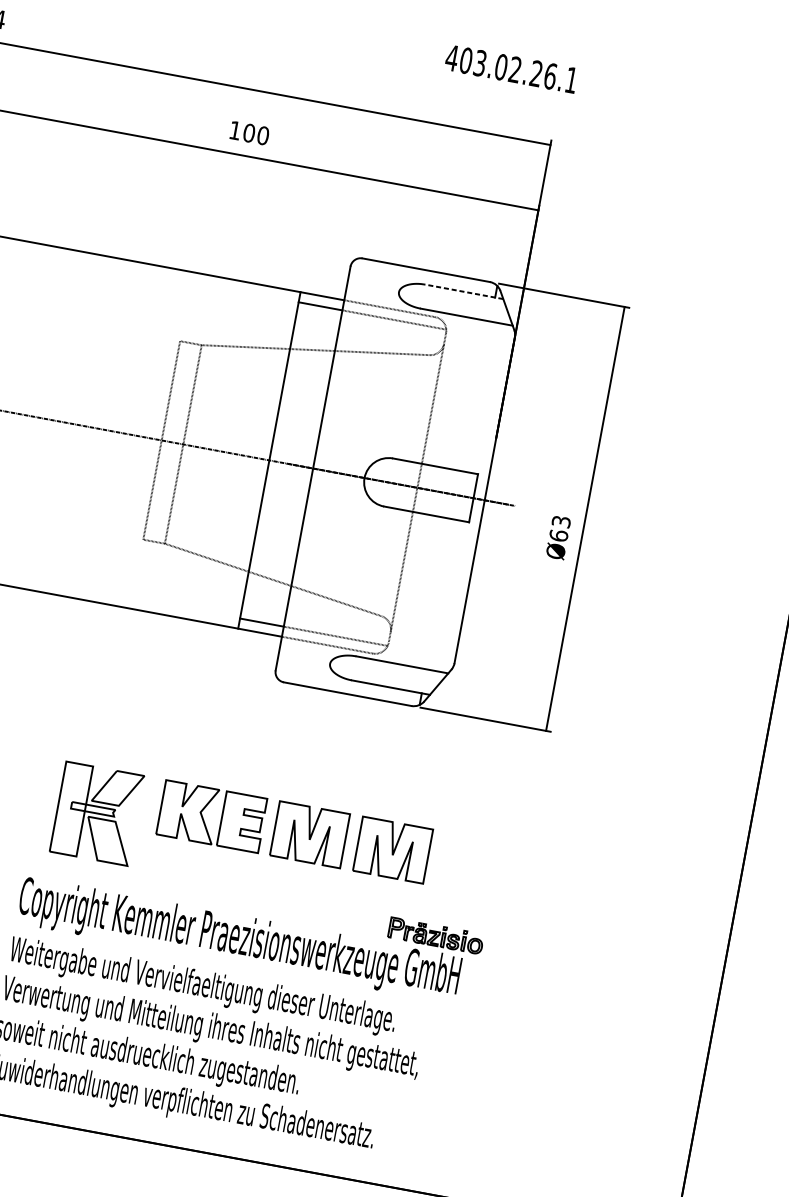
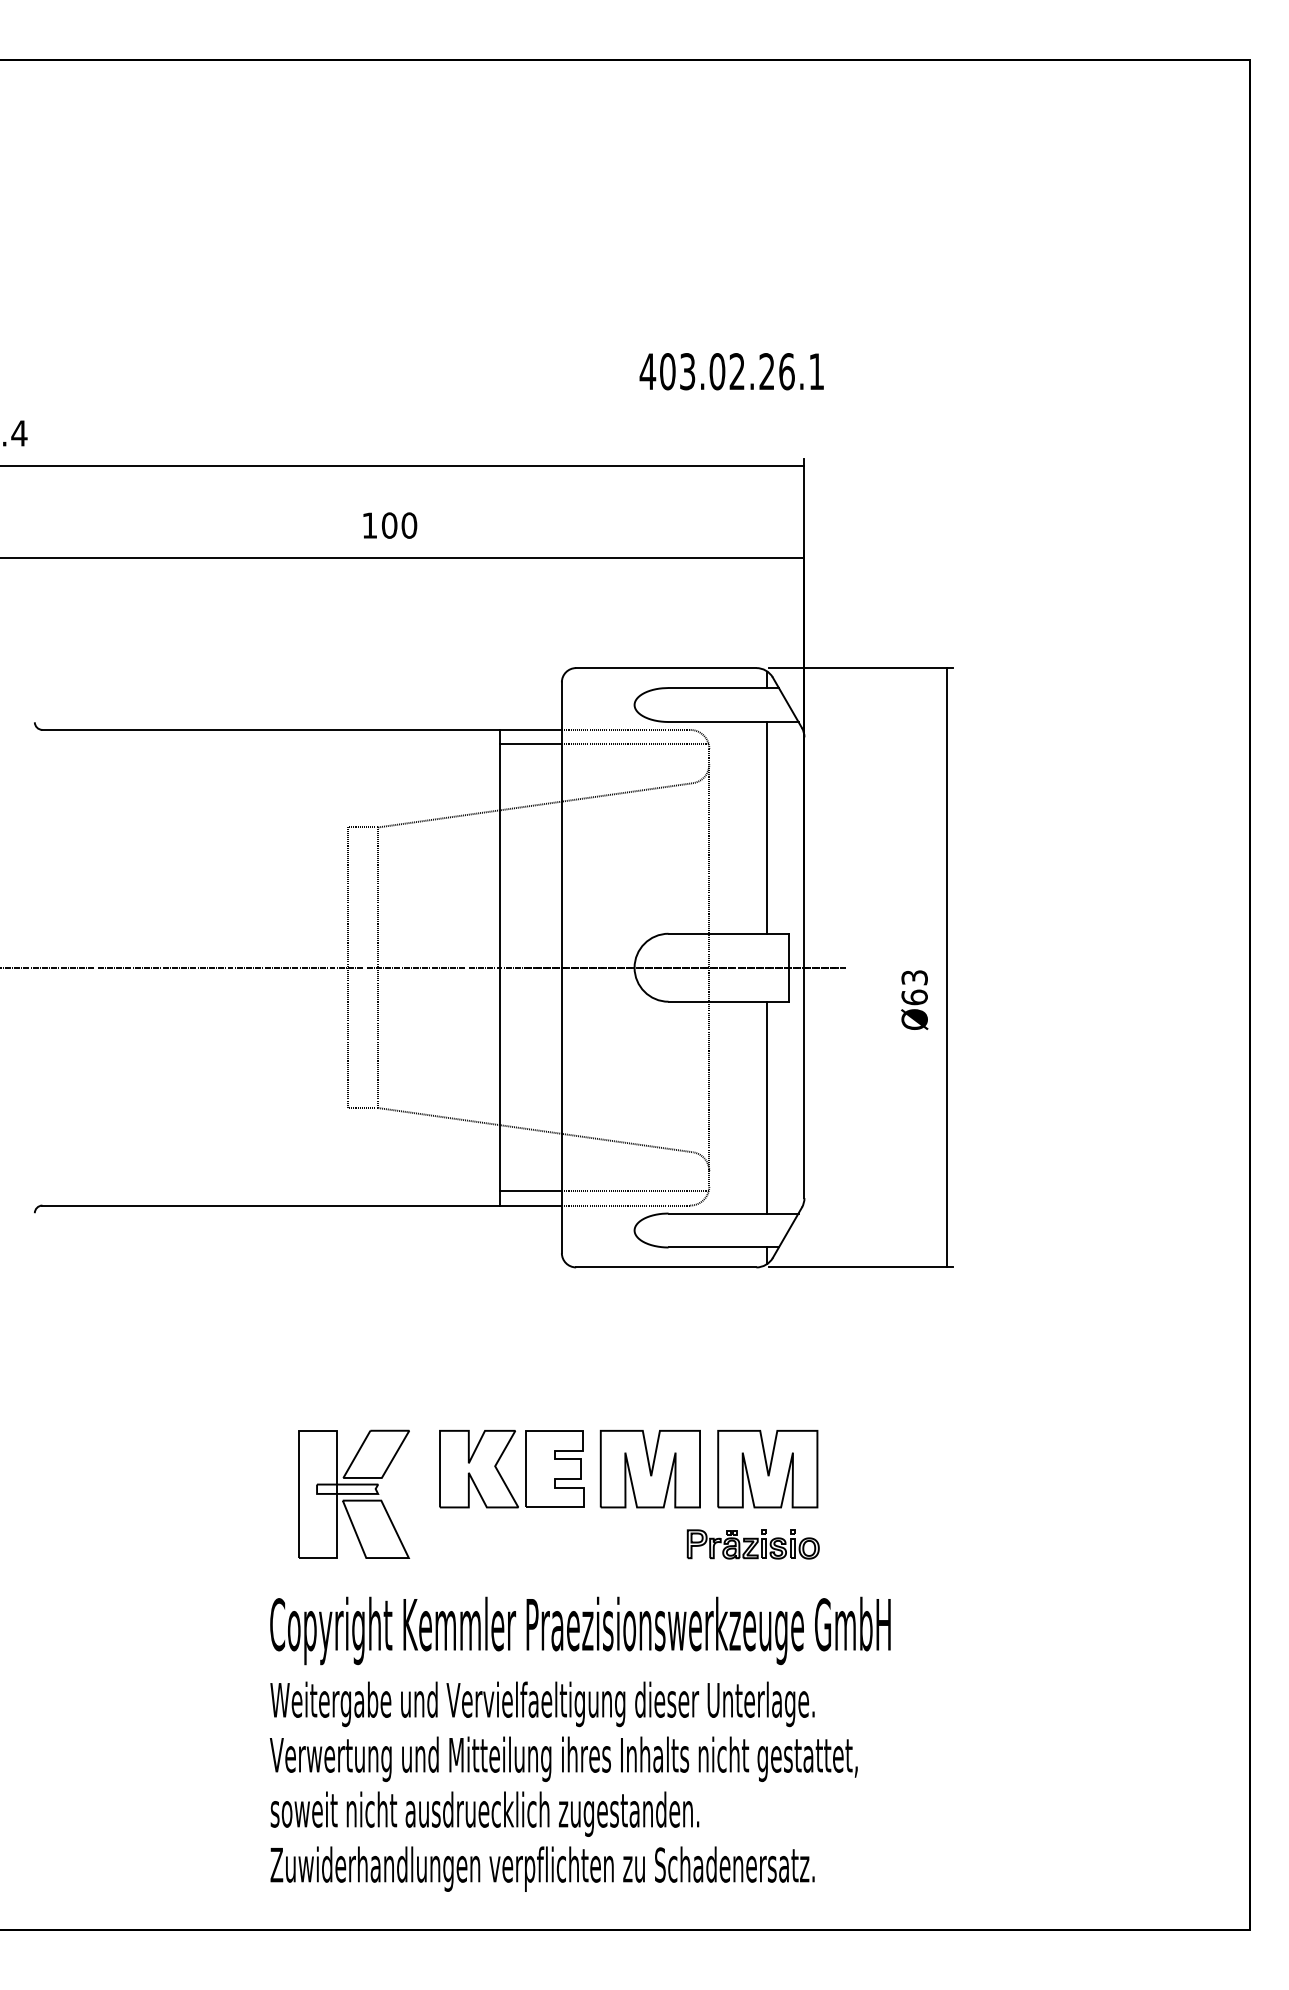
line: (464, 292) -> (723, 688), dashed -> solid
line: (476, 396) -> (767, 827), added
line: (440, 594) -> (767, 1107), added
part: (435, 935) -> (752, 1544), moved

